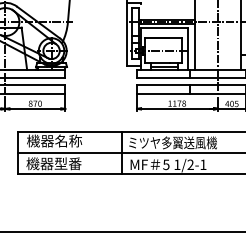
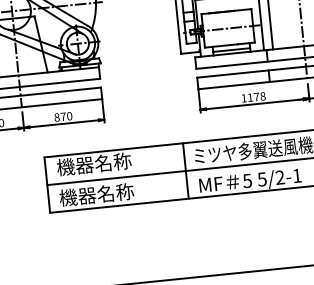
text: (67, 163) -> (114, 192), 機器型番 -> 機器名称
text: (177, 164) -> (262, 178), 1/2-1 -> 5/2-1

